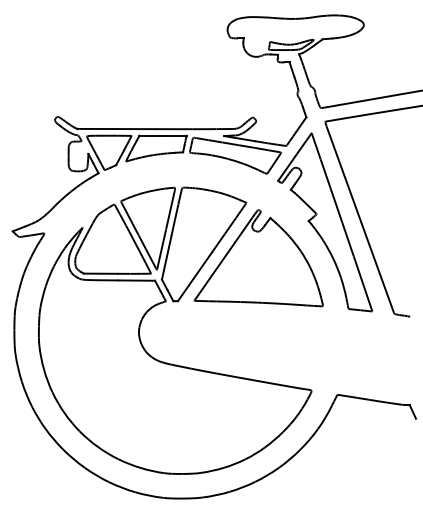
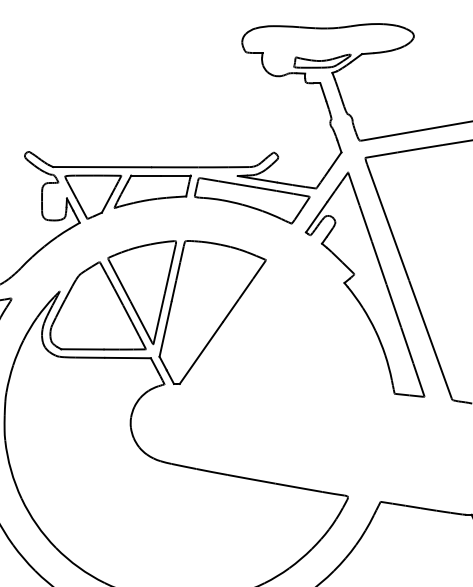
part: (258, 258) -> (281, 330), removed

